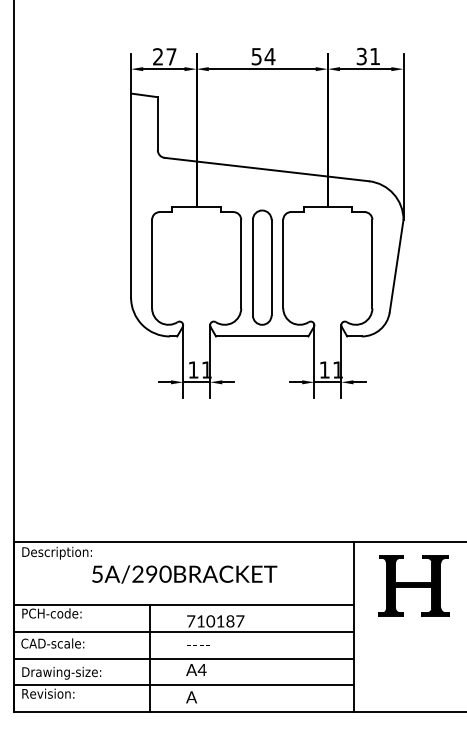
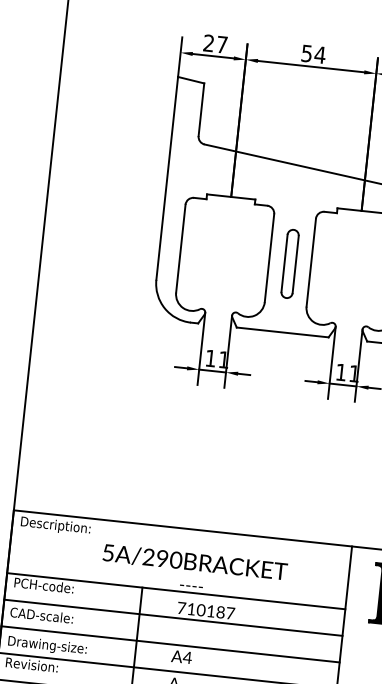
part: (262, 267) -> (290, 263), size x0.6
text: (184, 574) -> (195, 562), moved
text: (198, 645) -> (191, 586), moved

